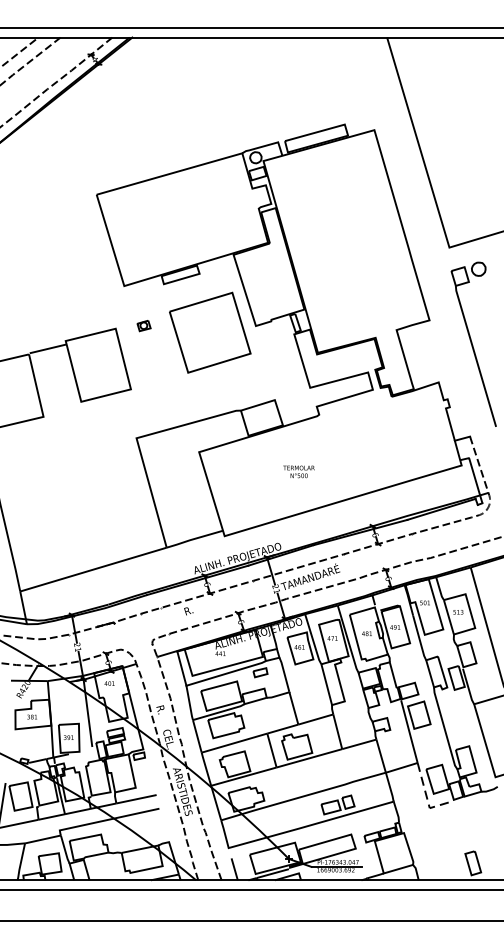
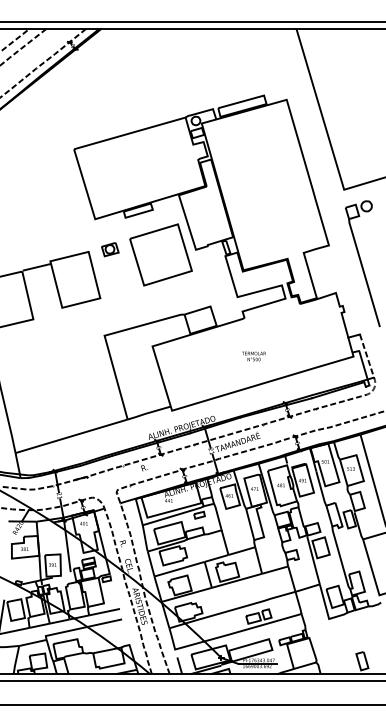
part: (144, 325) -> (110, 249), size x1.67
text: (298, 471) -> (253, 356), moved
line: (427, 799) -> (327, 612), dashed -> solid

